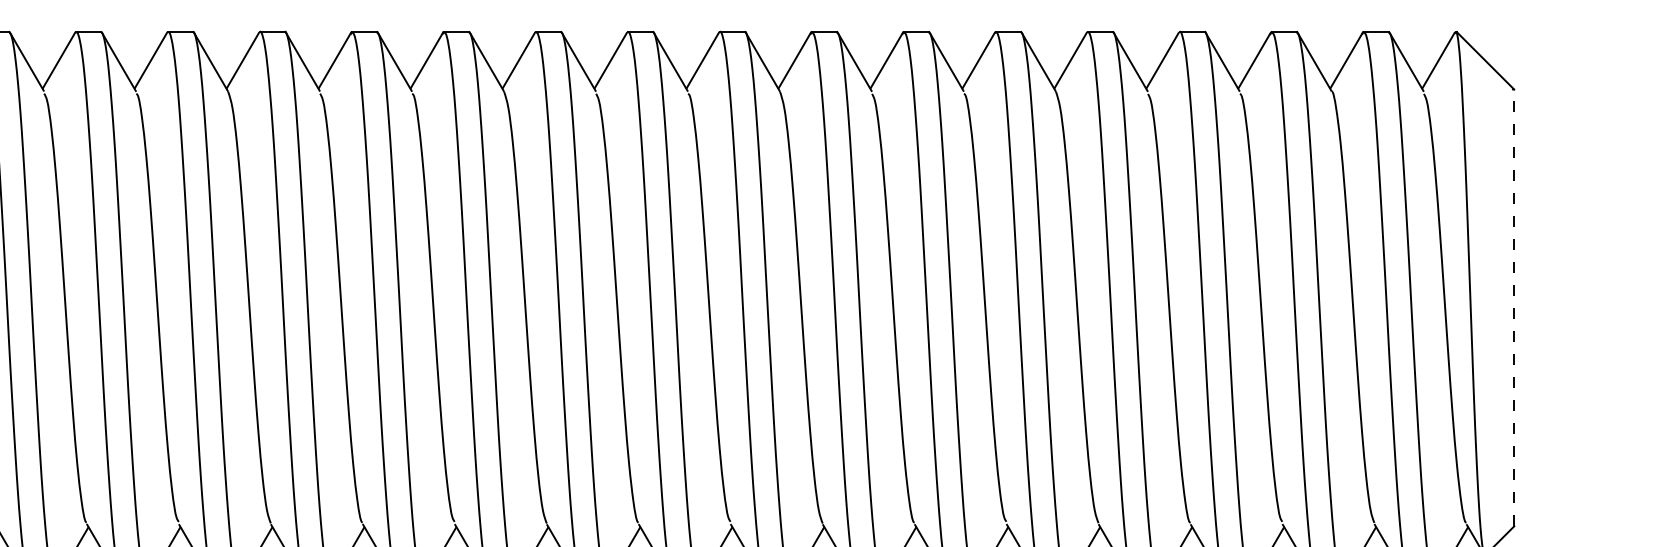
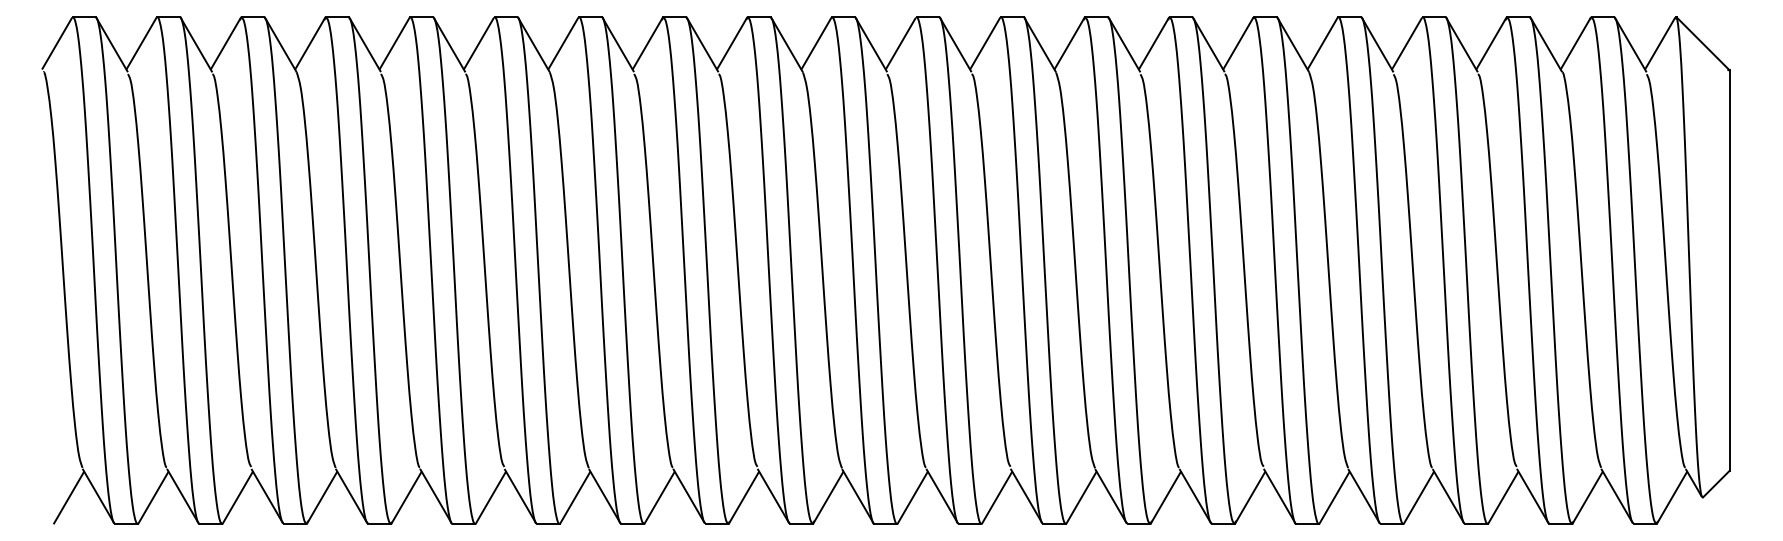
line: (1514, 307) -> (1729, 270), dashed -> solid

